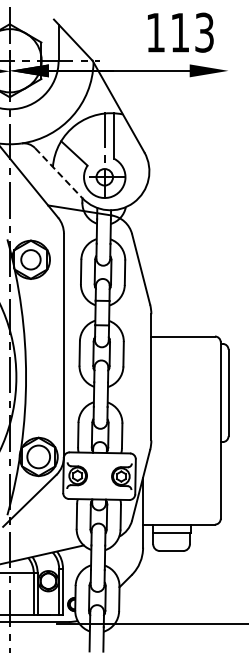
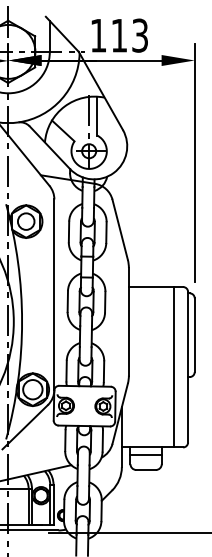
text: (180, 32) -> (119, 35), moved
line: (59, 173) -> (50, 148), dashed -> solid
line: (228, 190) -> (194, 162), added
line: (204, 430) -> (174, 367), added

